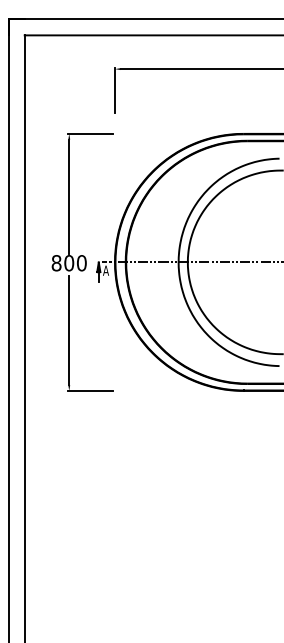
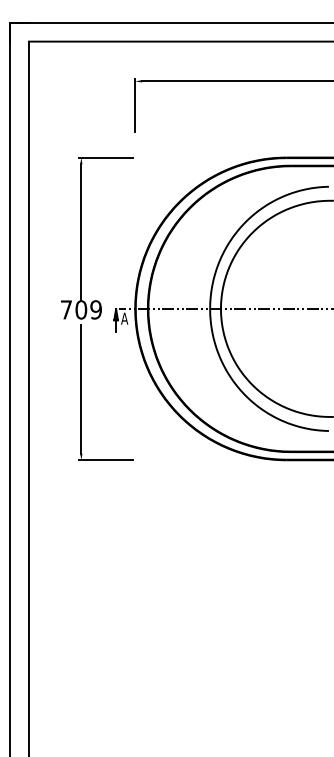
text: (68, 262) -> (80, 309), 800 -> 709

